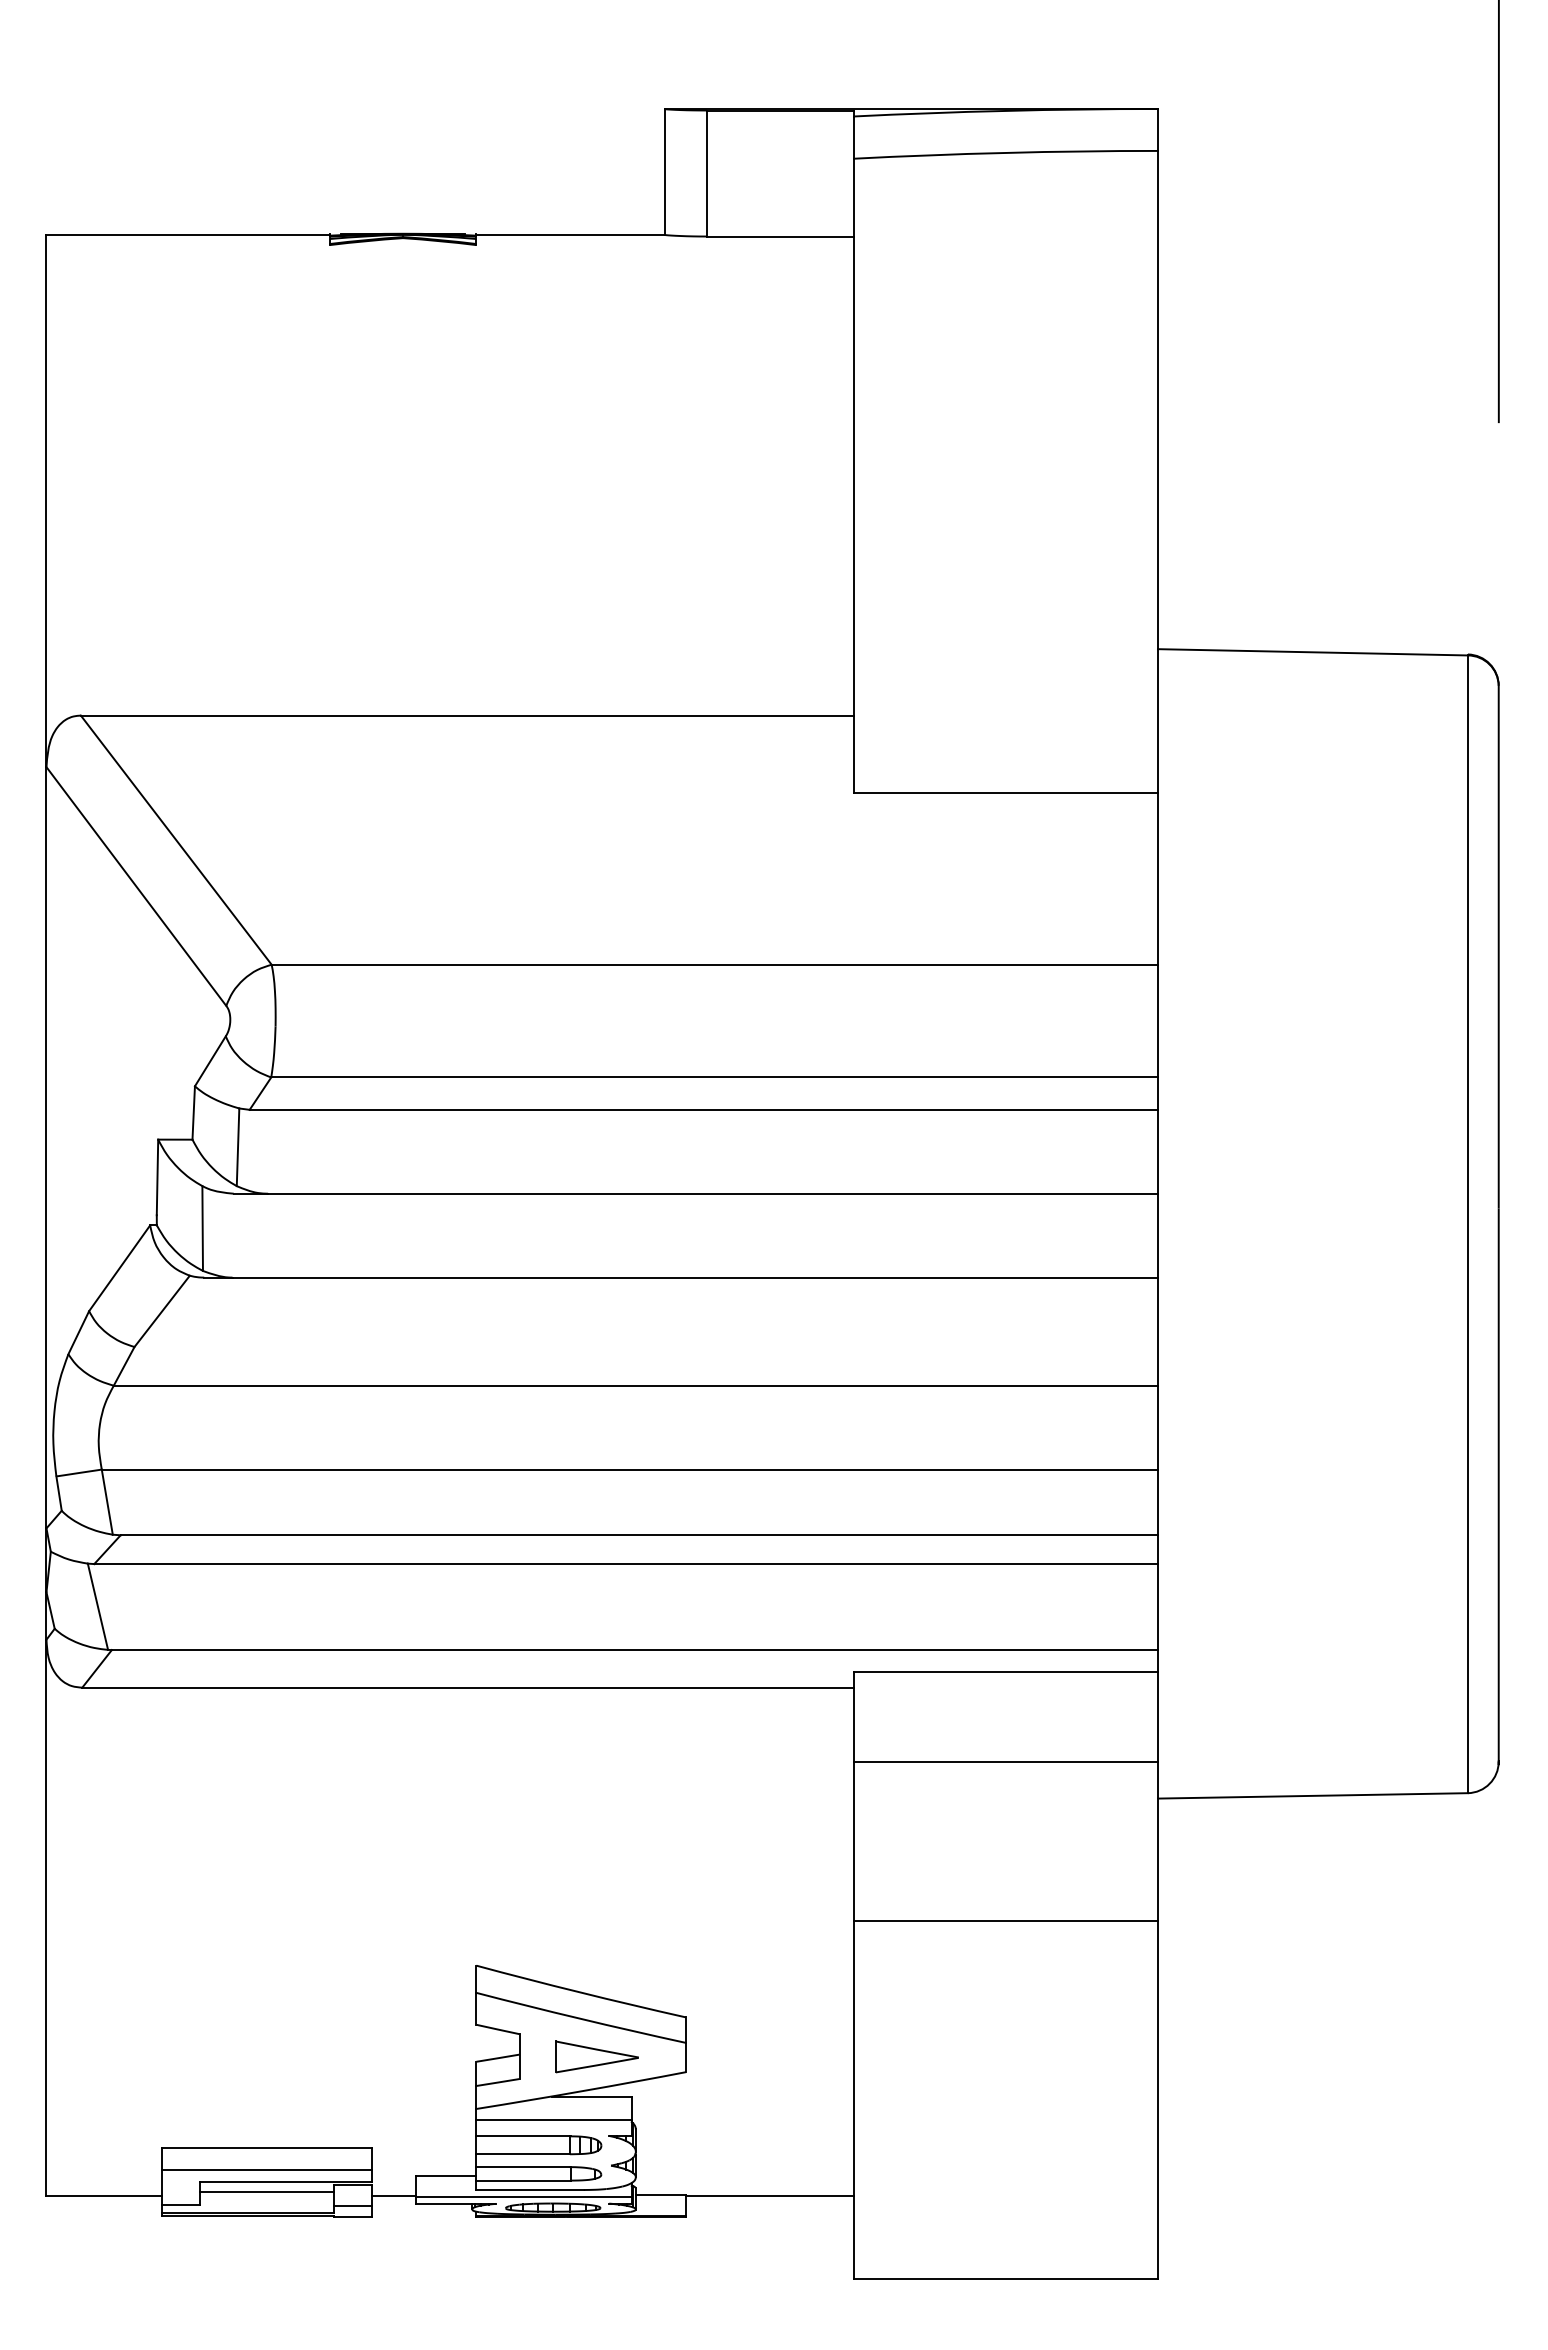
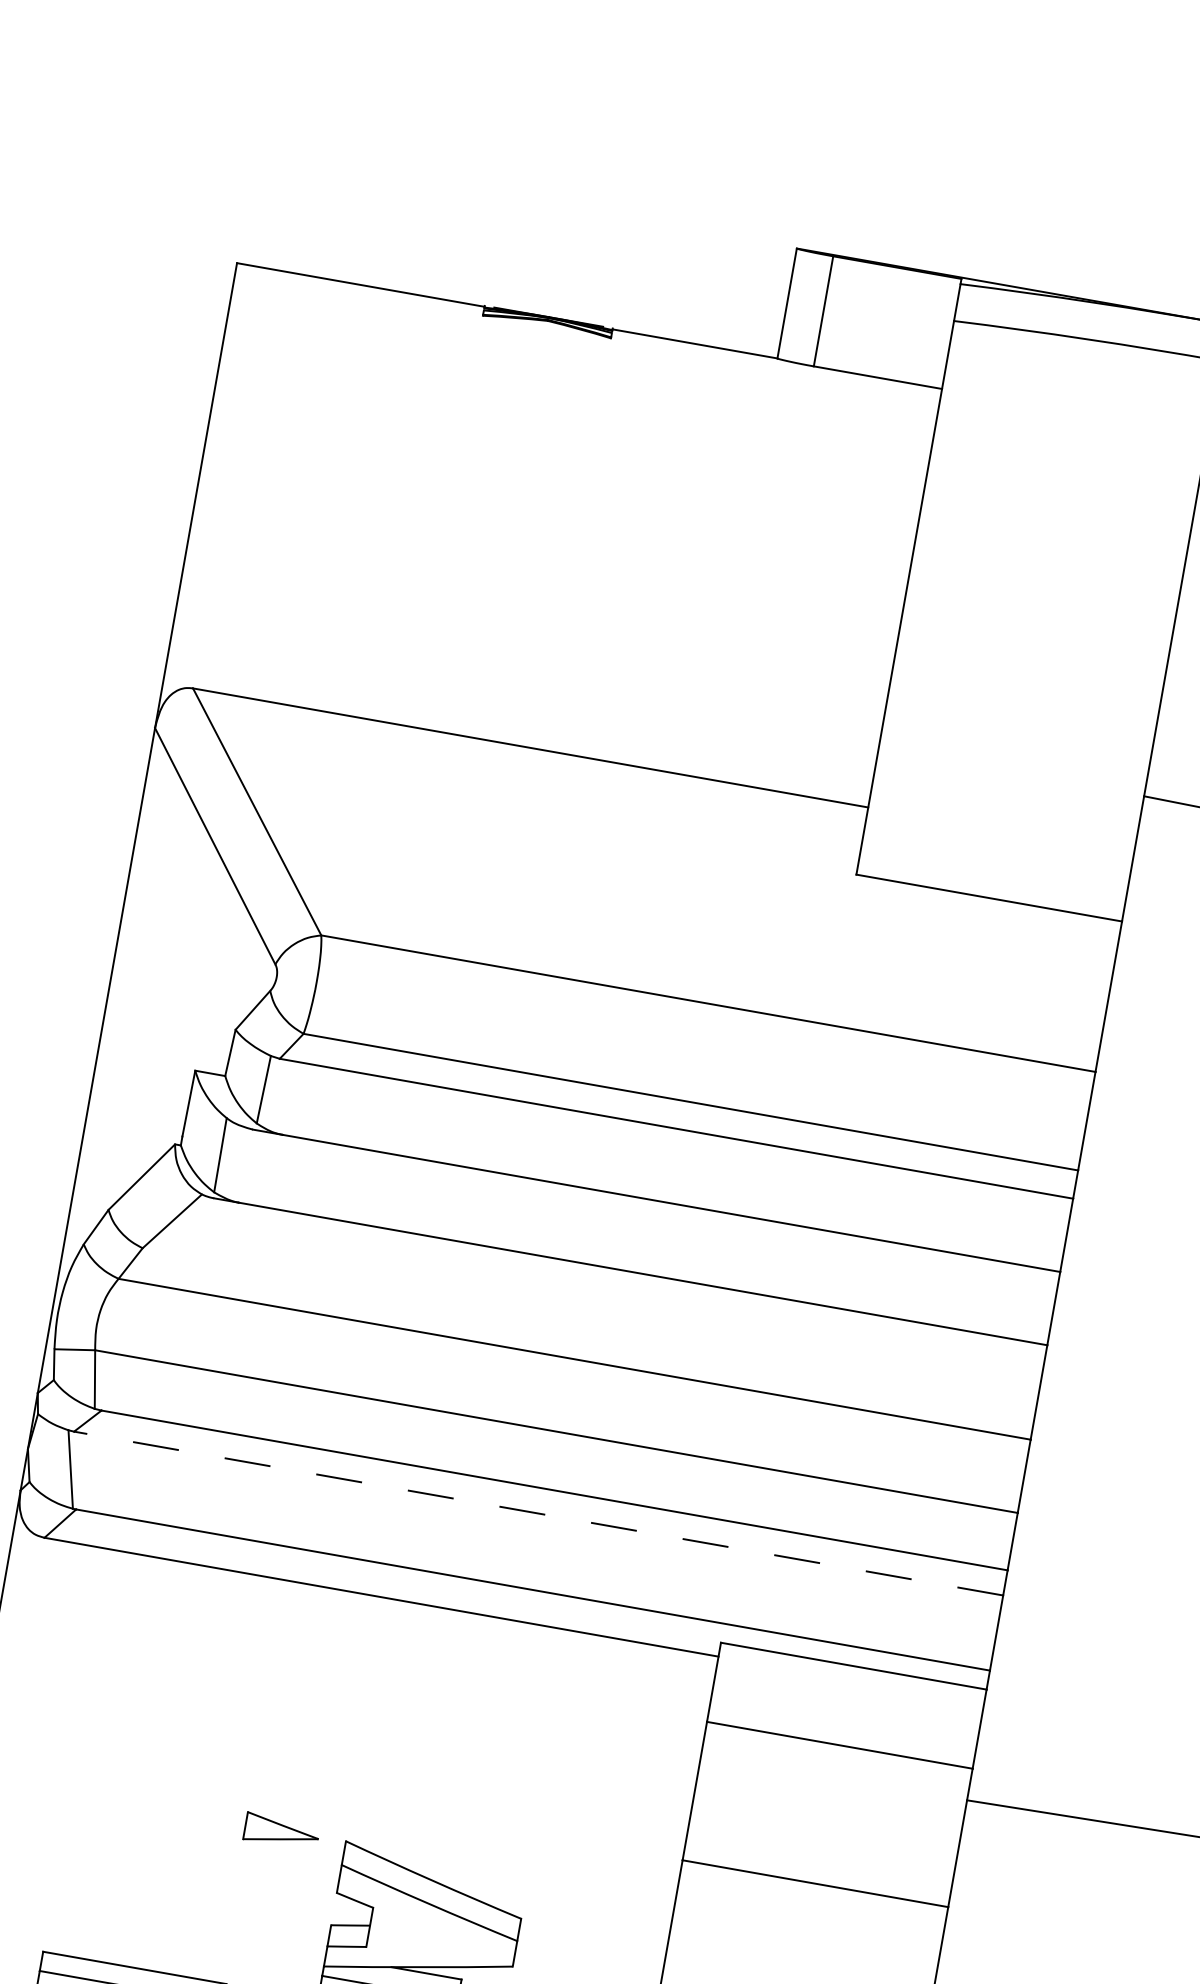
line: (626, 1564) -> (538, 1513), solid -> dashed
part: (596, 2056) -> (281, 1831), moved

